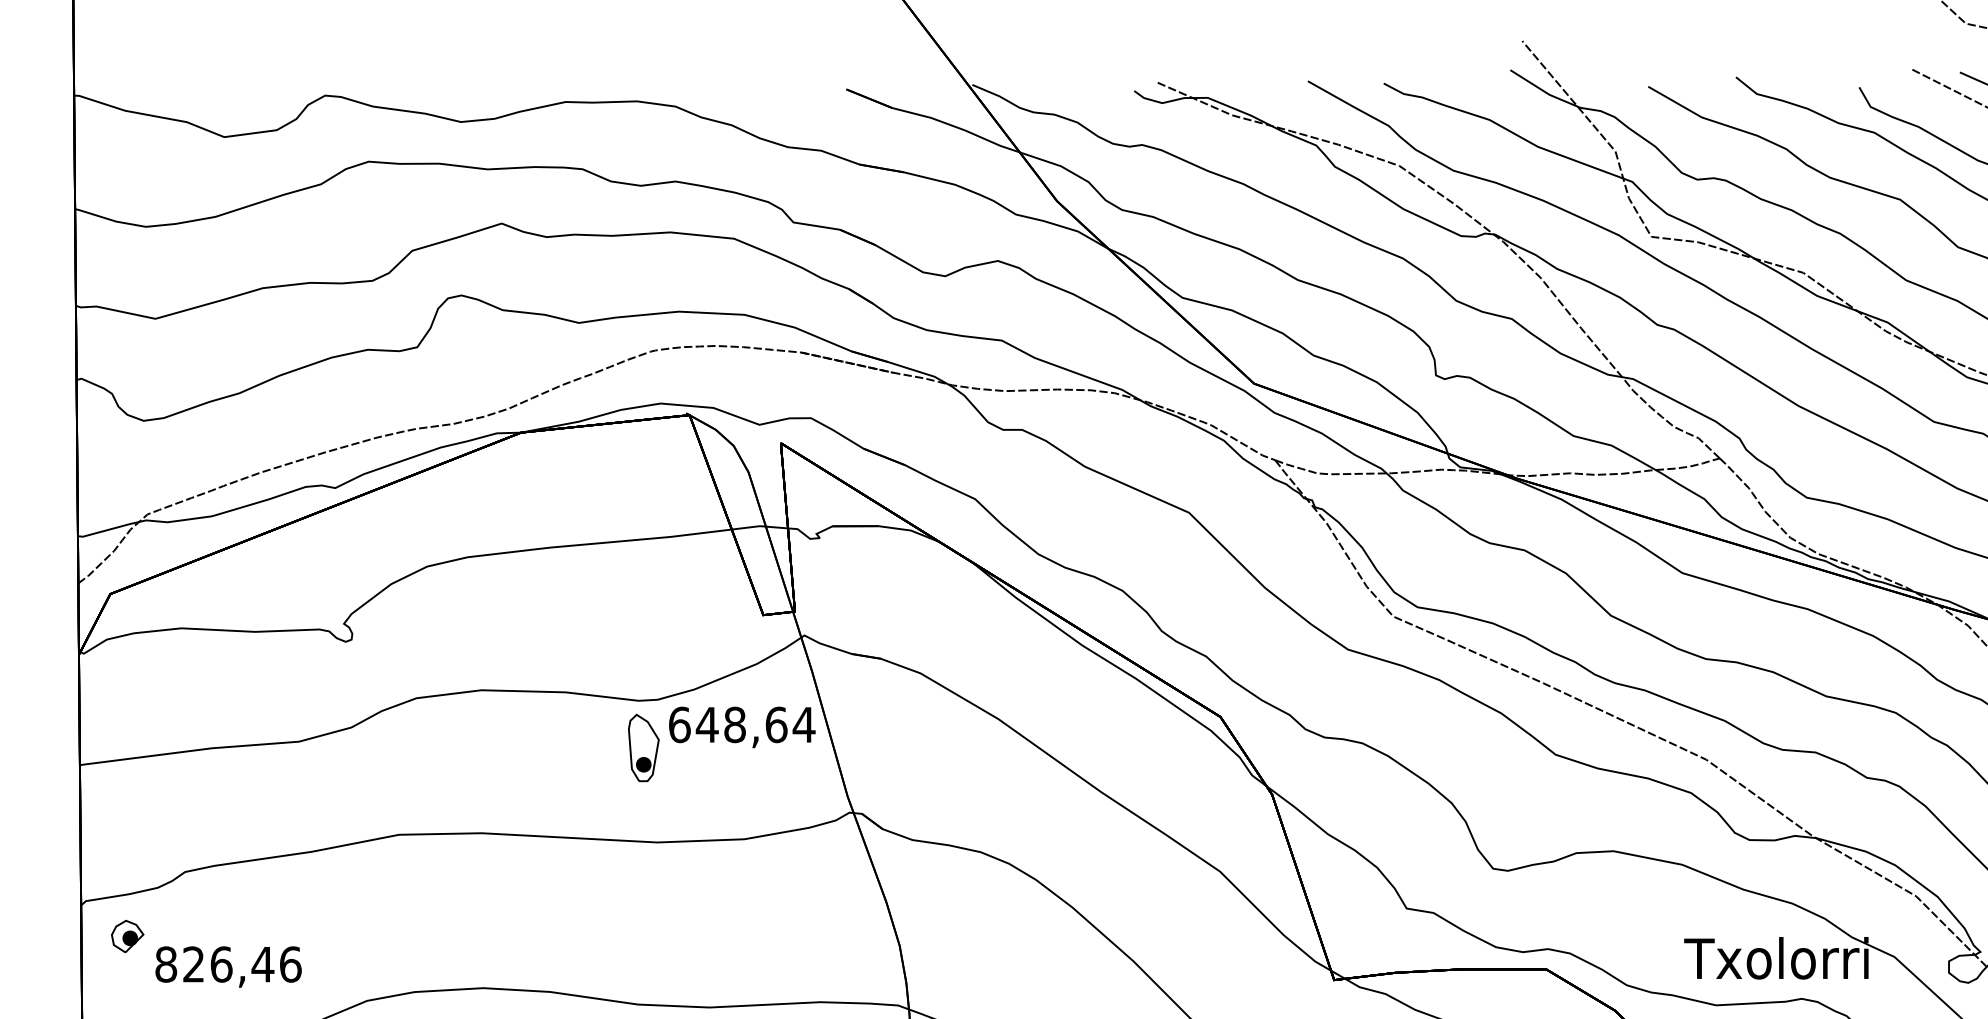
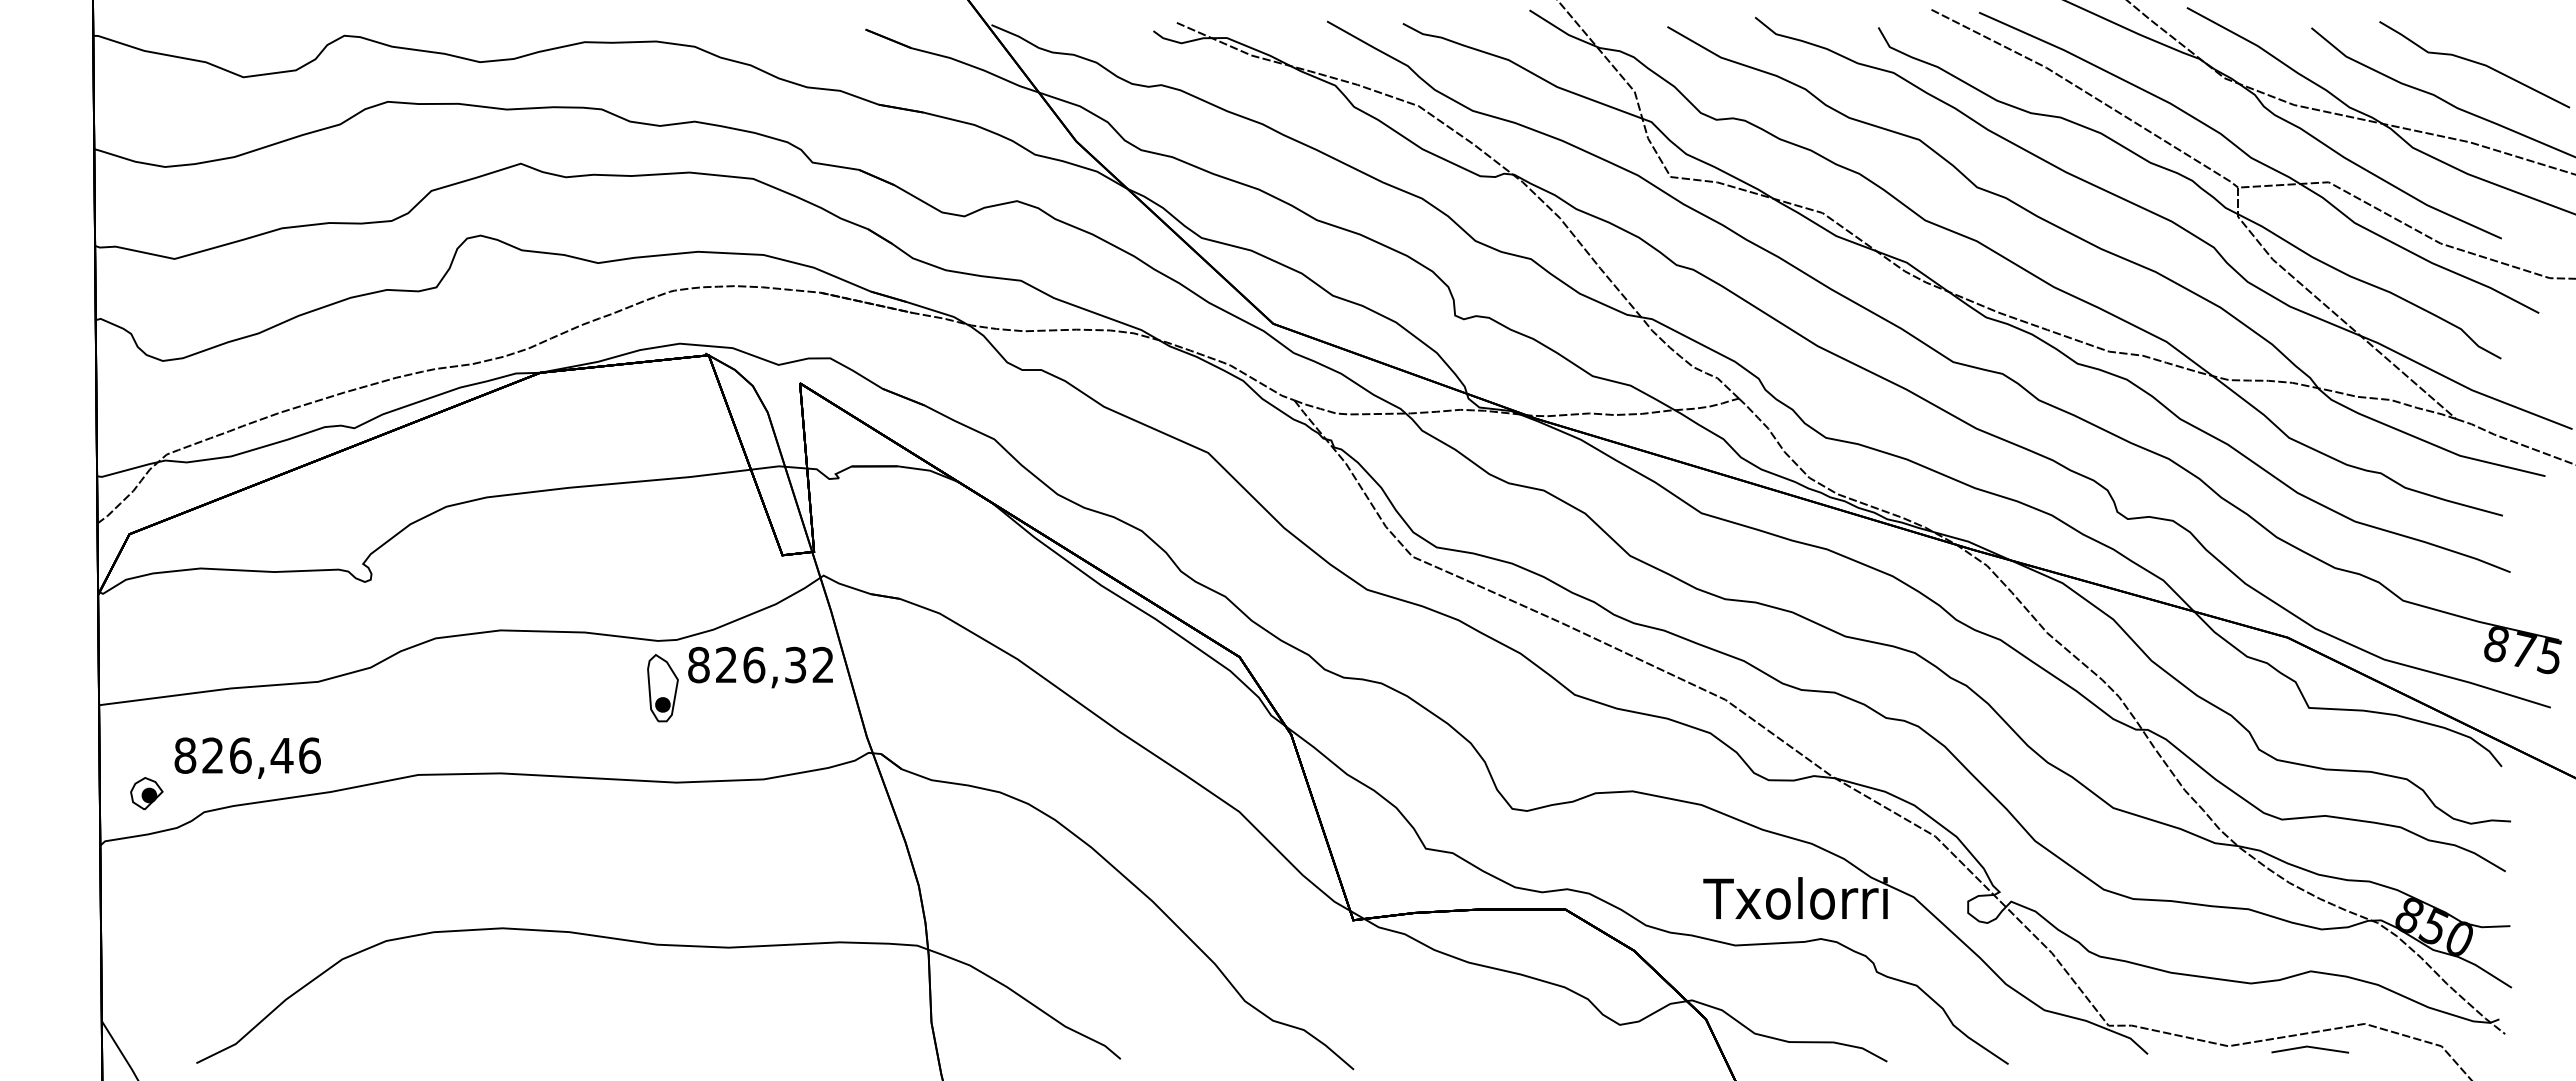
text: (742, 724) -> (761, 664), 648,64 -> 826,32
part: (127, 936) -> (146, 793), moved
text: (228, 966) -> (247, 757), moved

